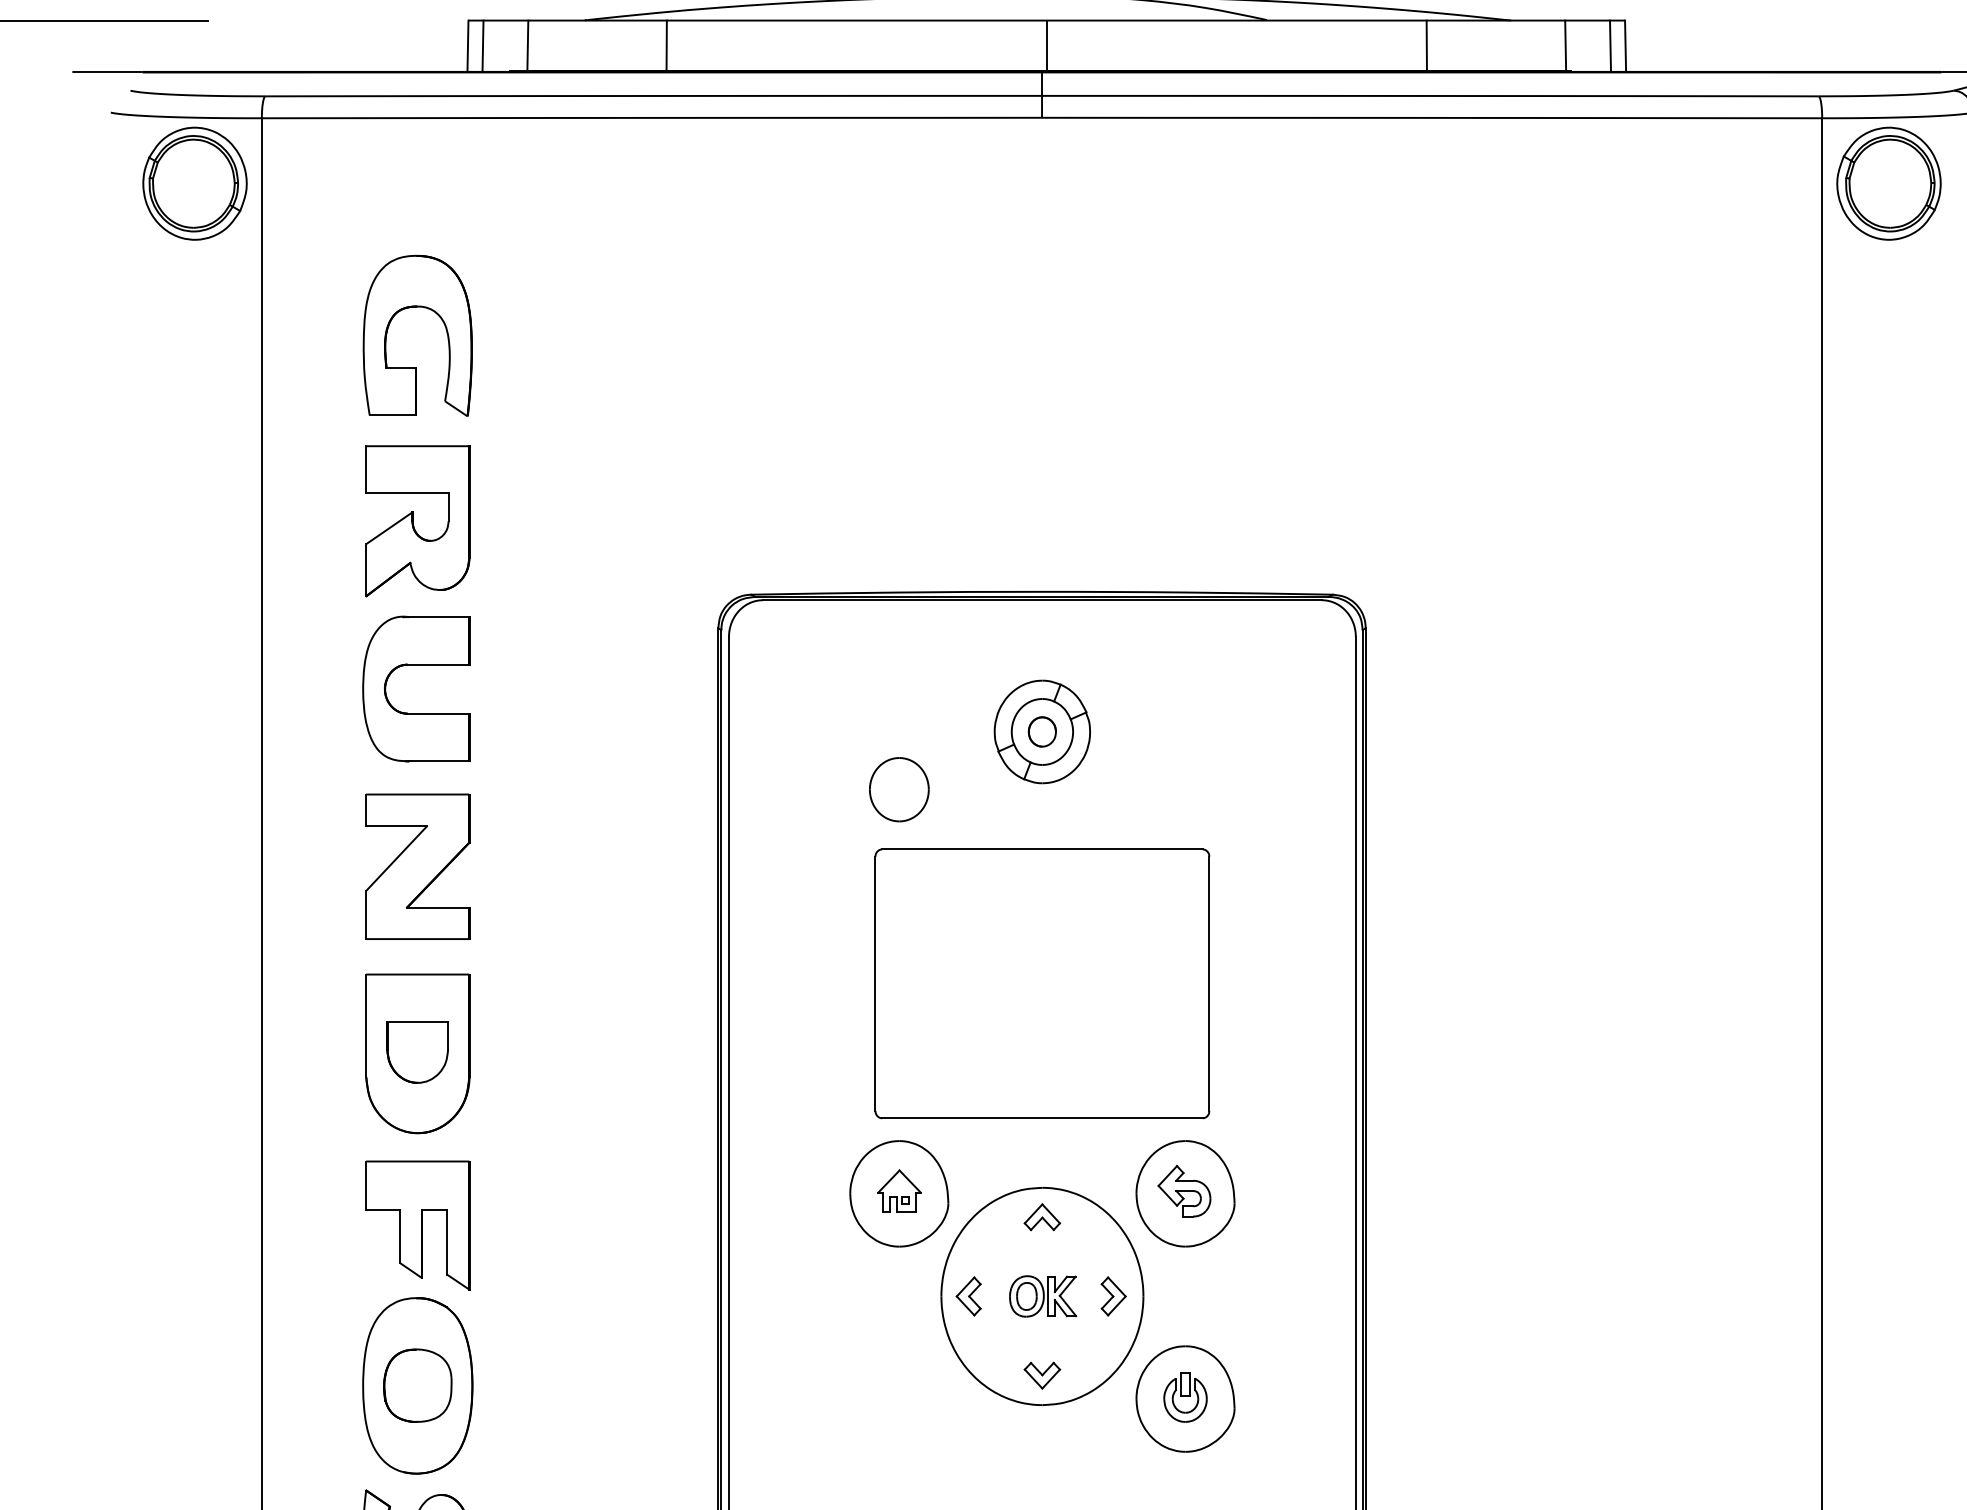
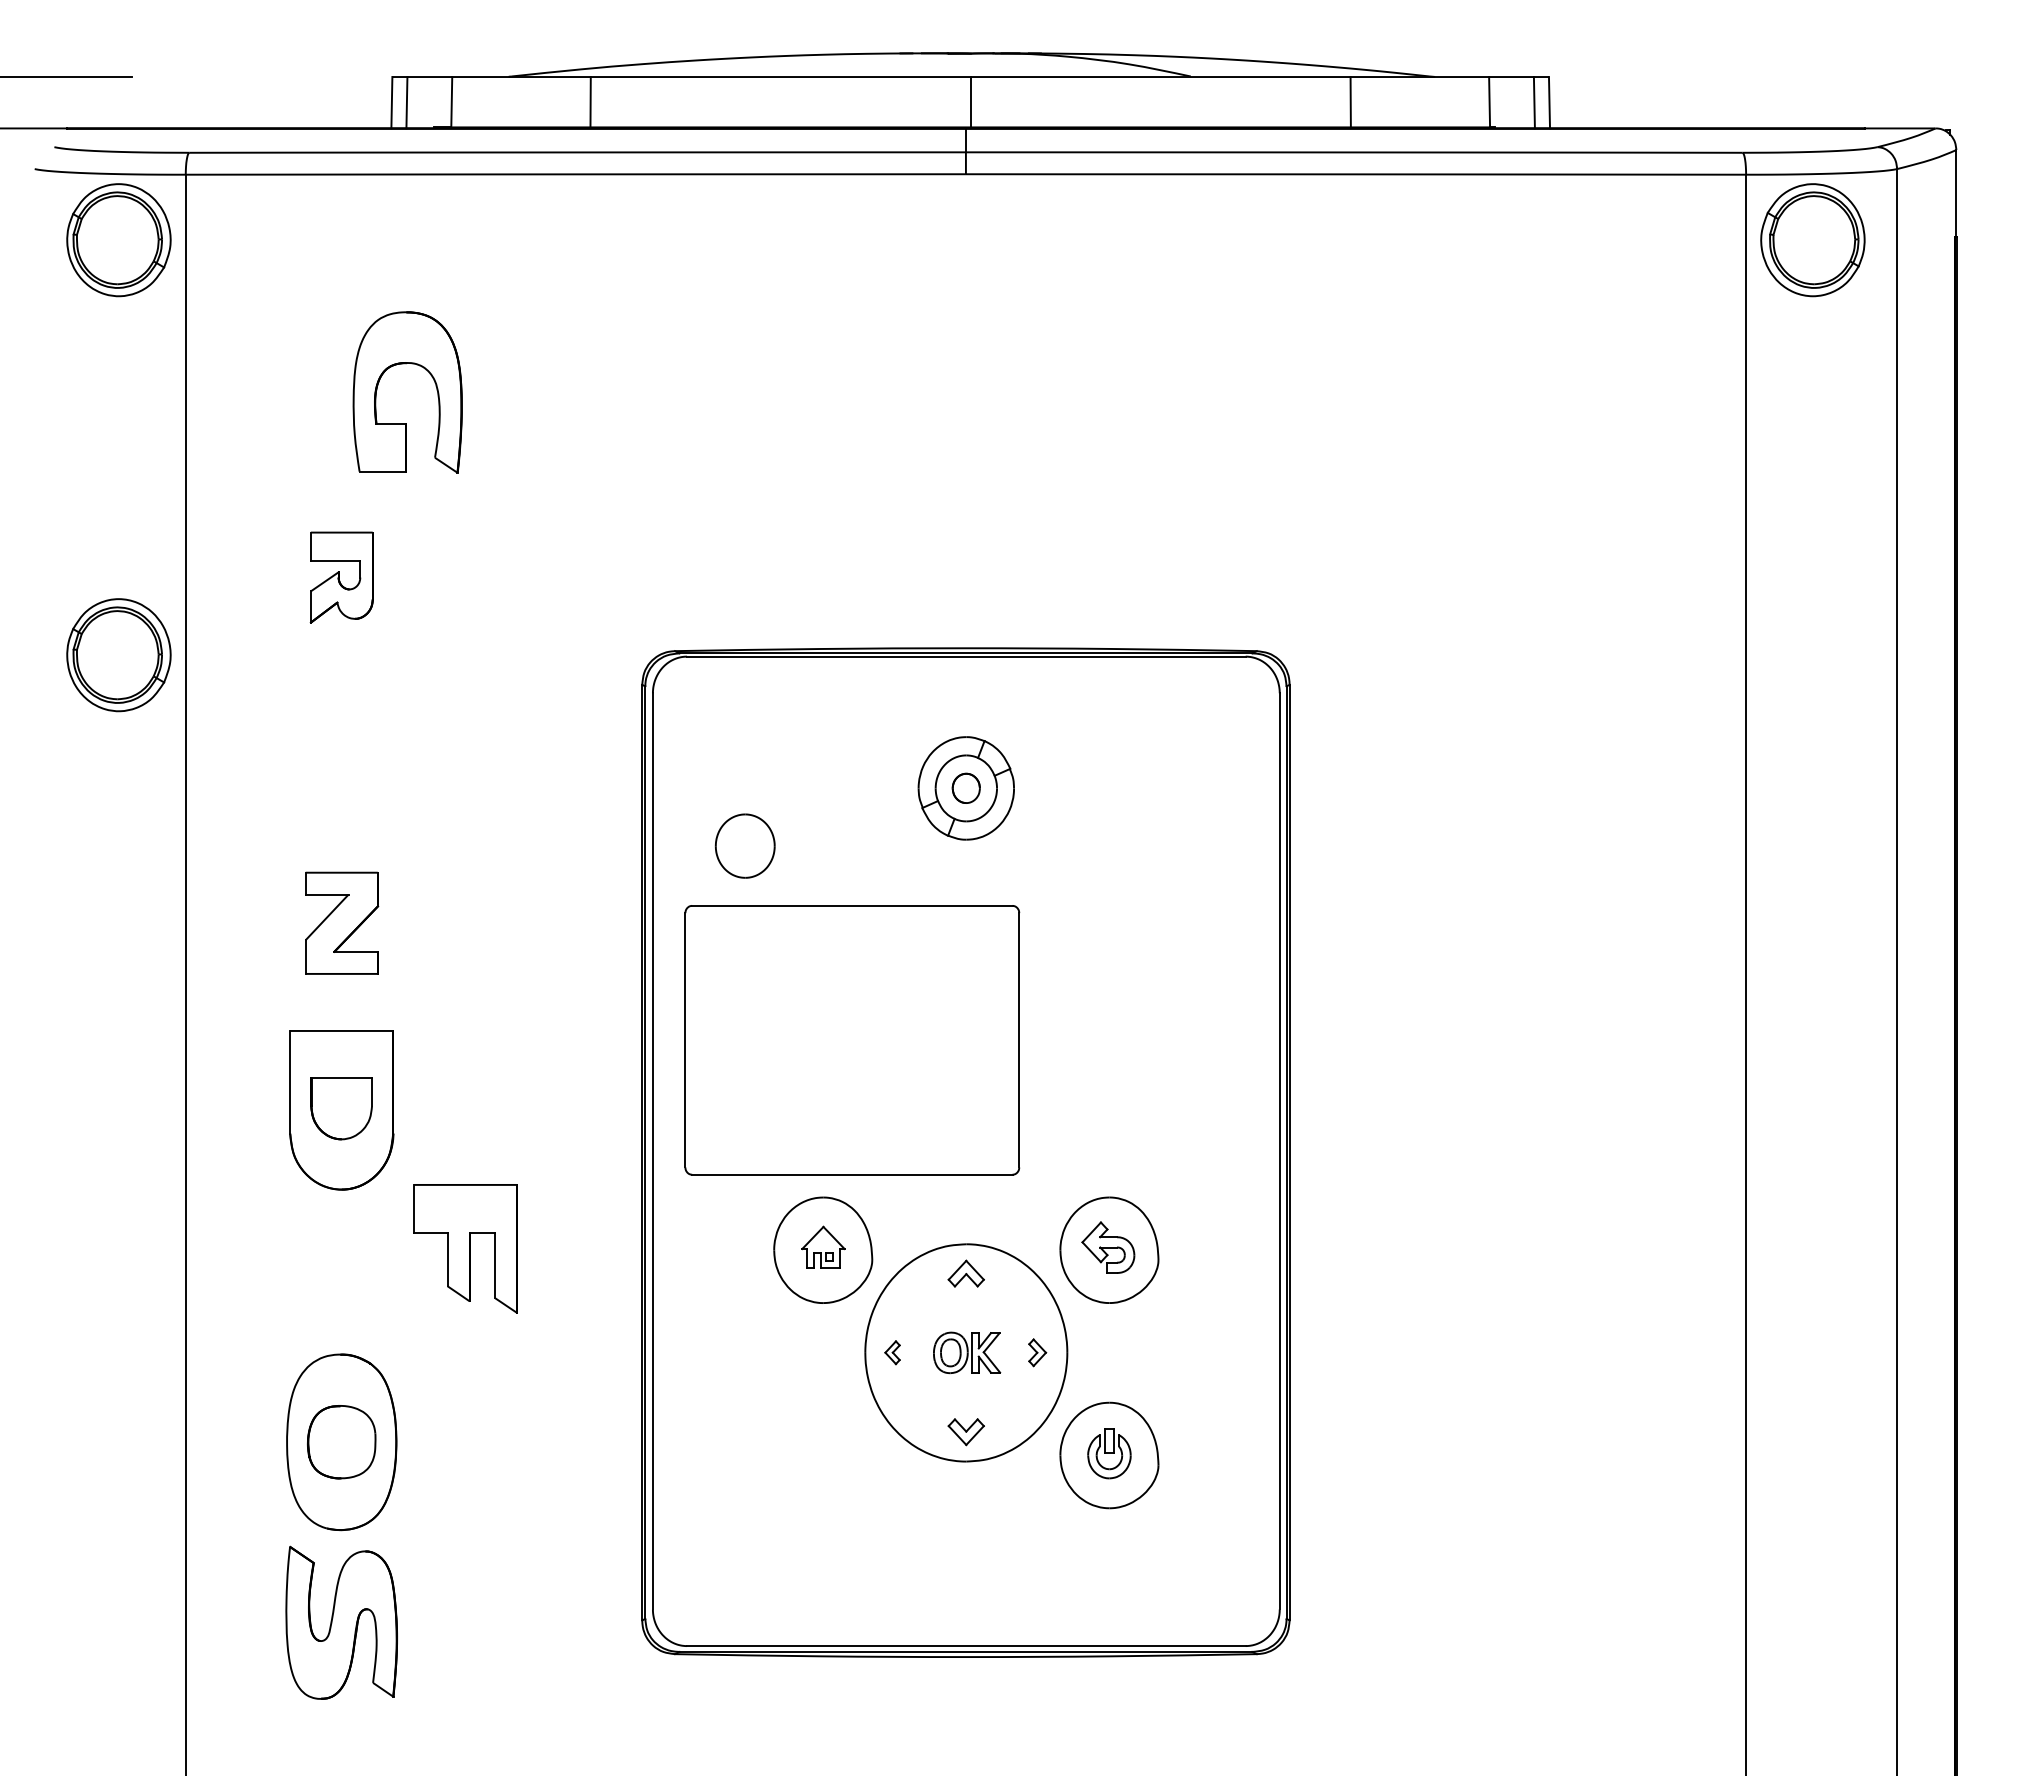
part: (416, 308) -> (406, 364), moved
part: (417, 521) -> (341, 577), size x0.6
part: (194, 599) -> (118, 655), added
part: (415, 665) -> (339, 721), removed
part: (898, 789) -> (744, 845), moved
part: (417, 867) -> (341, 923), size x0.7
part: (1042, 984) -> (852, 1040), moved
part: (417, 1225) -> (465, 1248), moved
part: (968, 1296) -> (892, 1352), size x0.6
part: (1113, 1296) -> (1037, 1352), size x0.7

